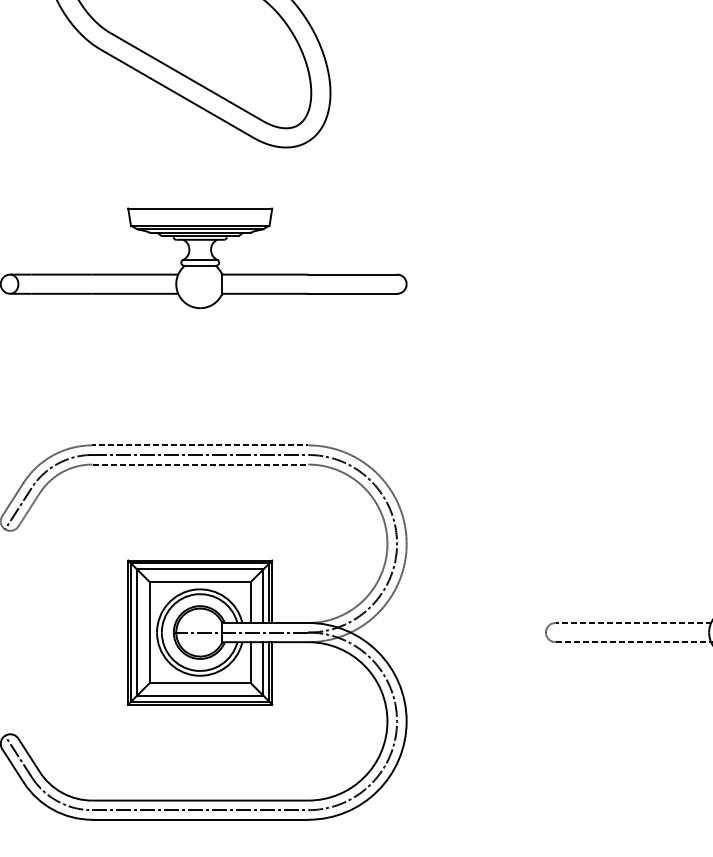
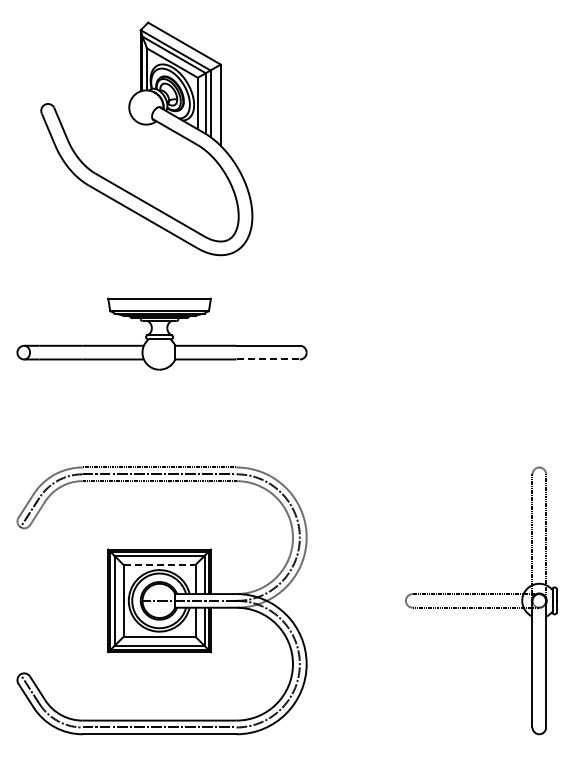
line: (353, 293) -> (268, 359), solid -> dashed
line: (201, 581) -> (160, 564), solid -> dashed

